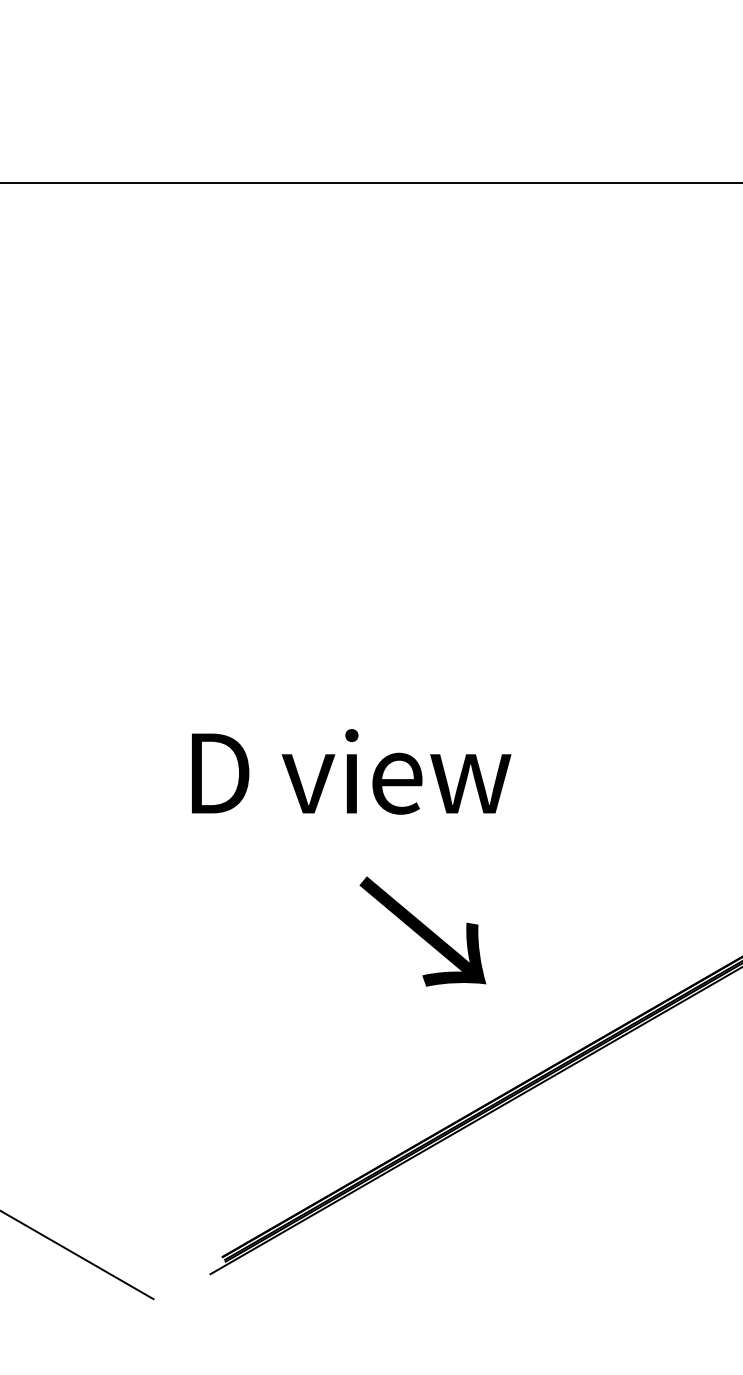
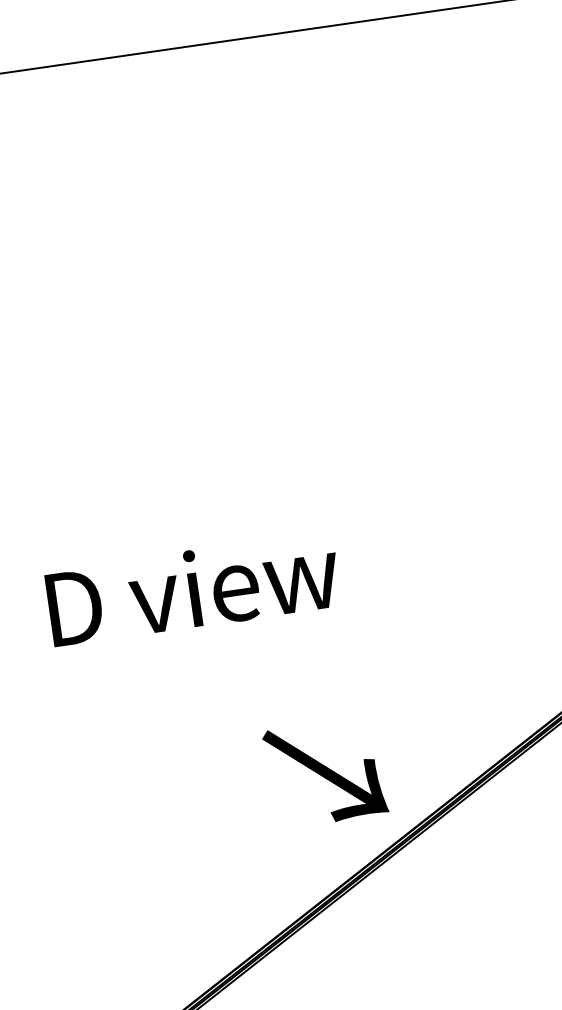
text: (422, 931) -> (325, 772), moved

